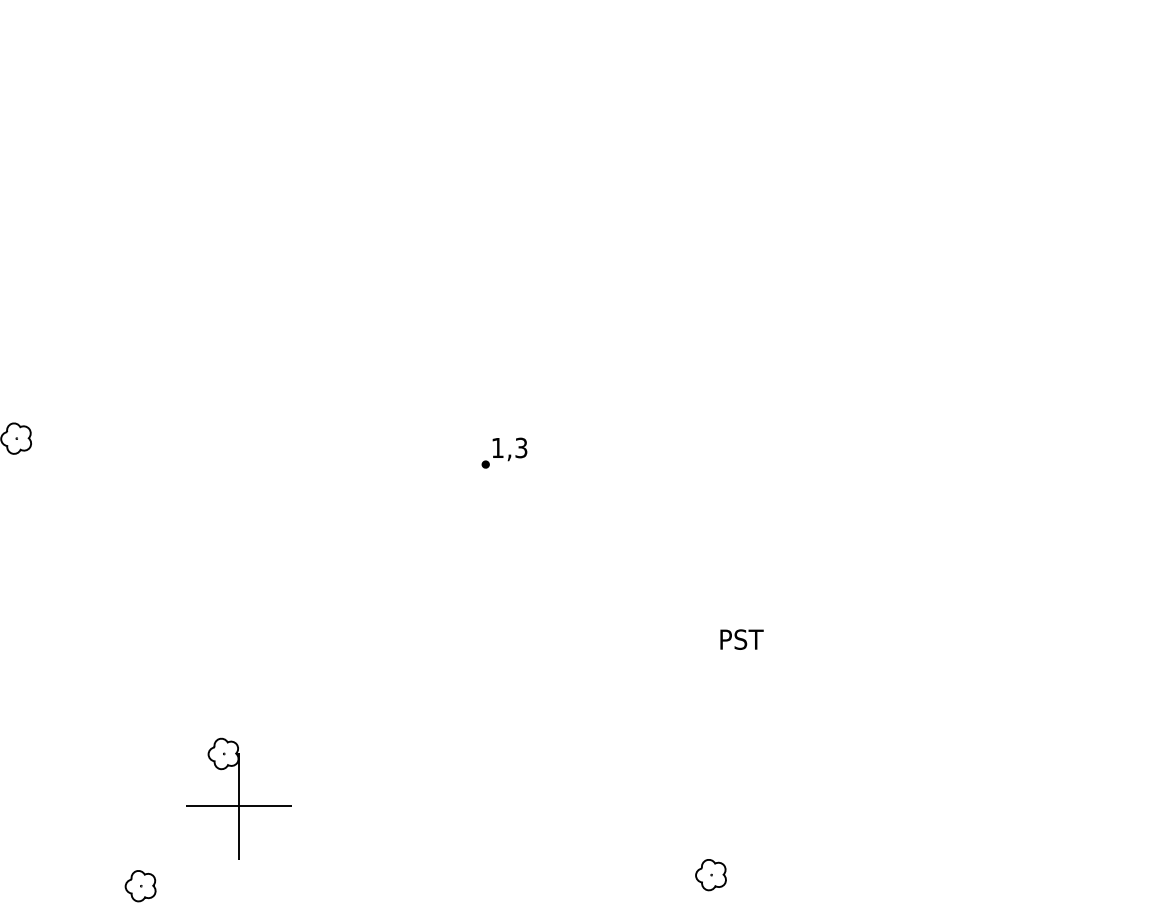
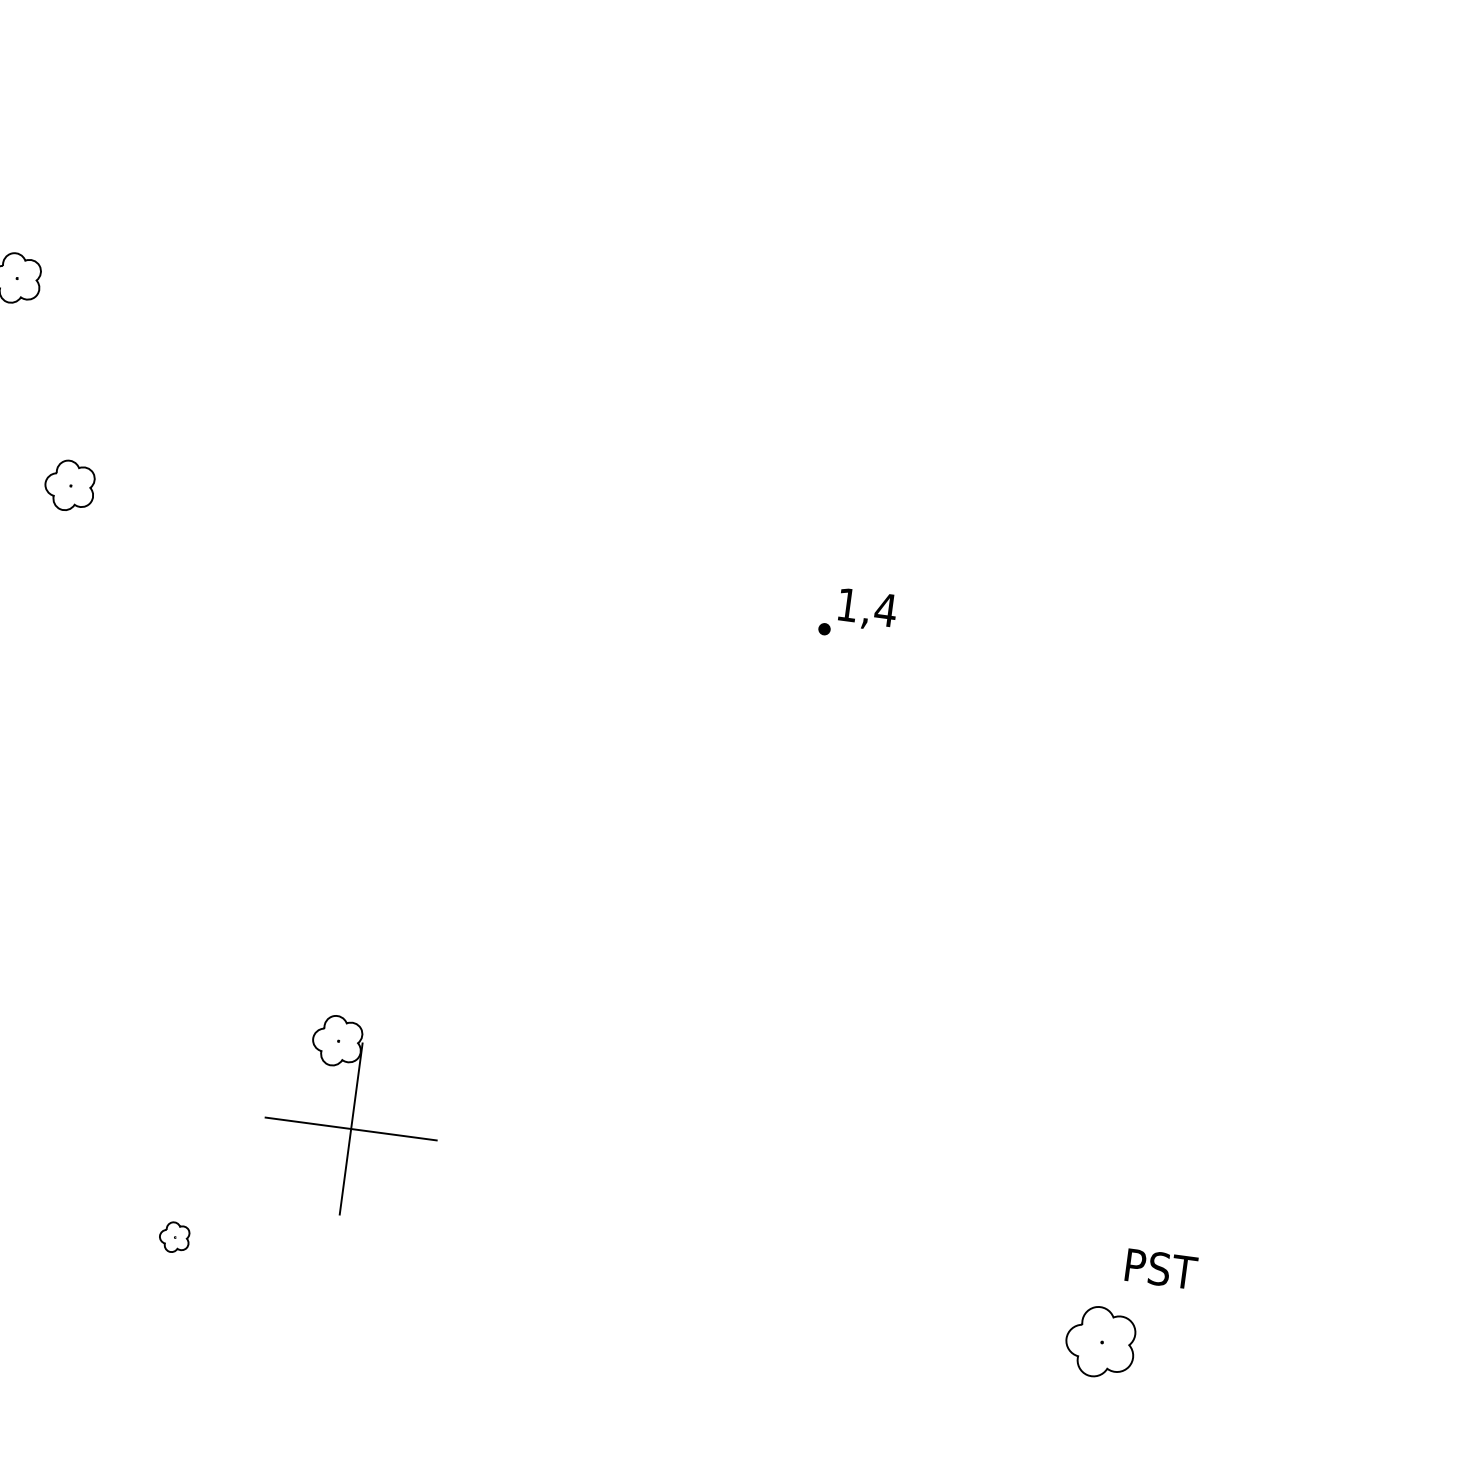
text: (520, 447) -> (884, 609), 1,3 -> 1,4
text: (741, 639) -> (1160, 1268), moved
part: (710, 875) -> (1099, 1343), size x1.4
part: (140, 886) -> (174, 1237), size x0.6

